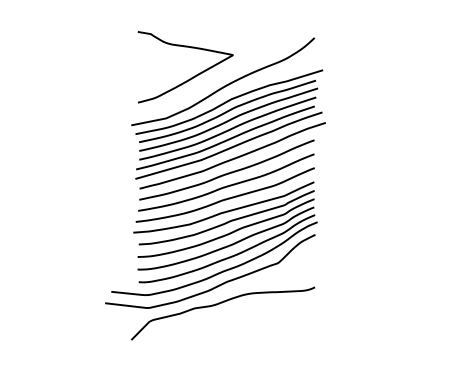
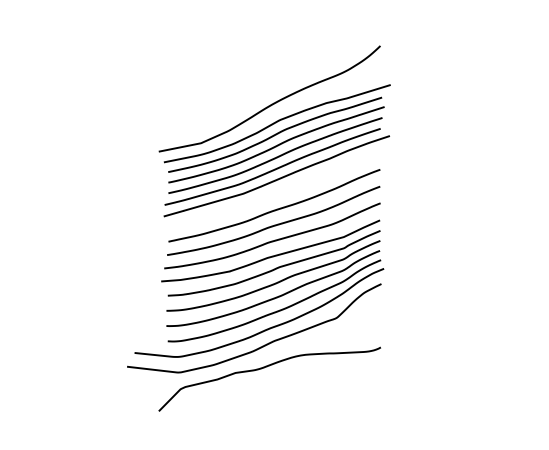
curve: (191, 77) -> (231, 93), removed
curve: (234, 157) -> (283, 190), removed

